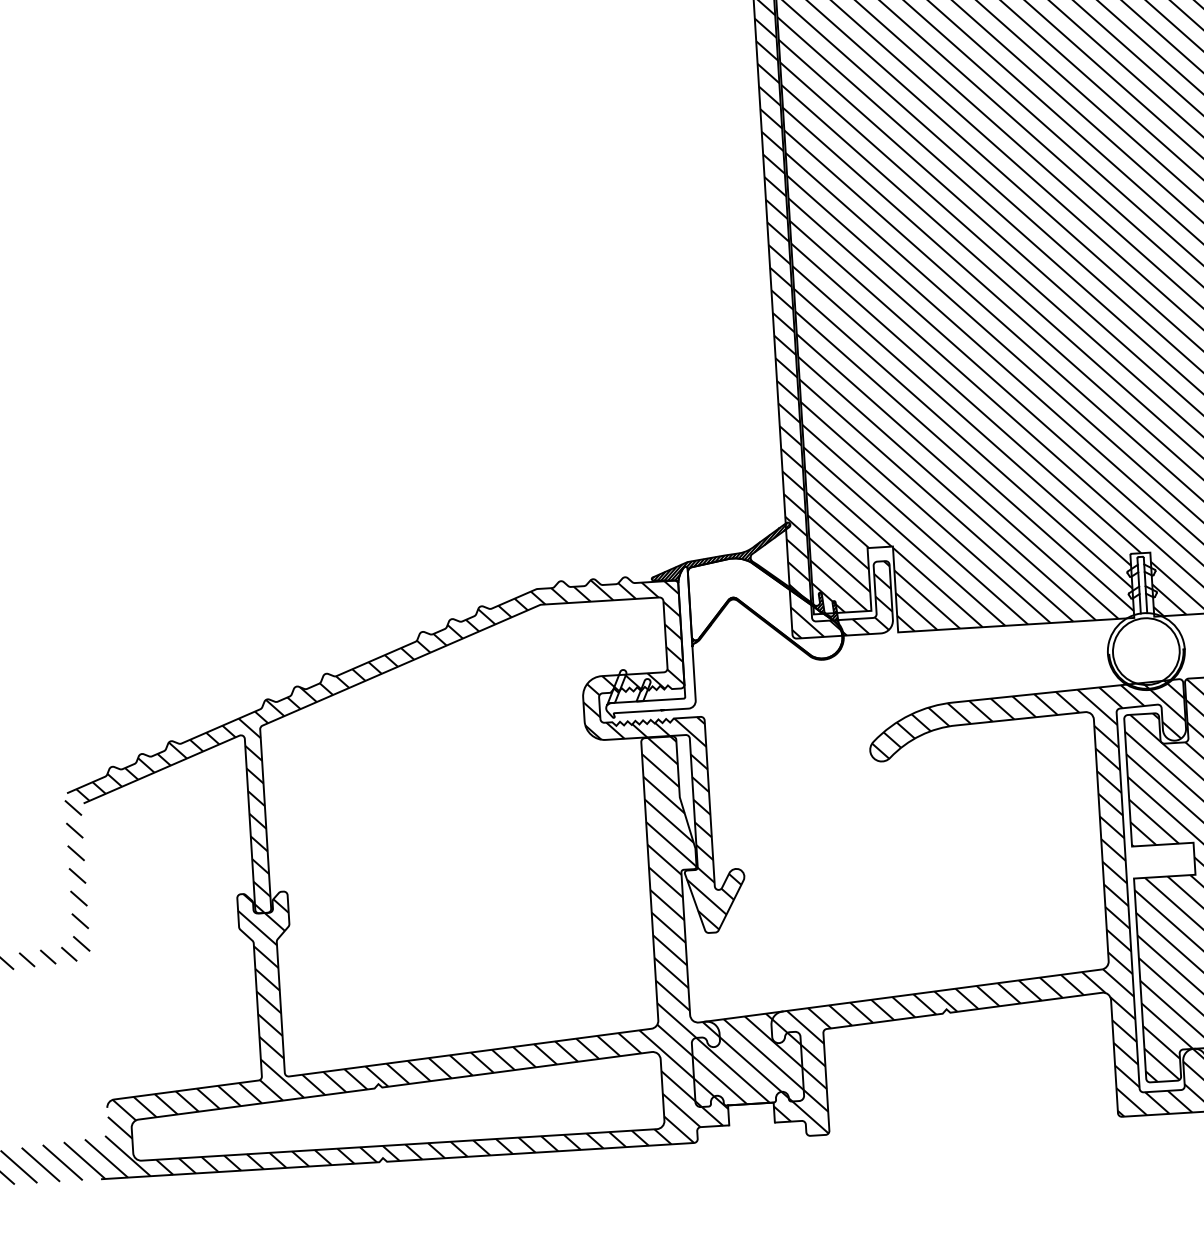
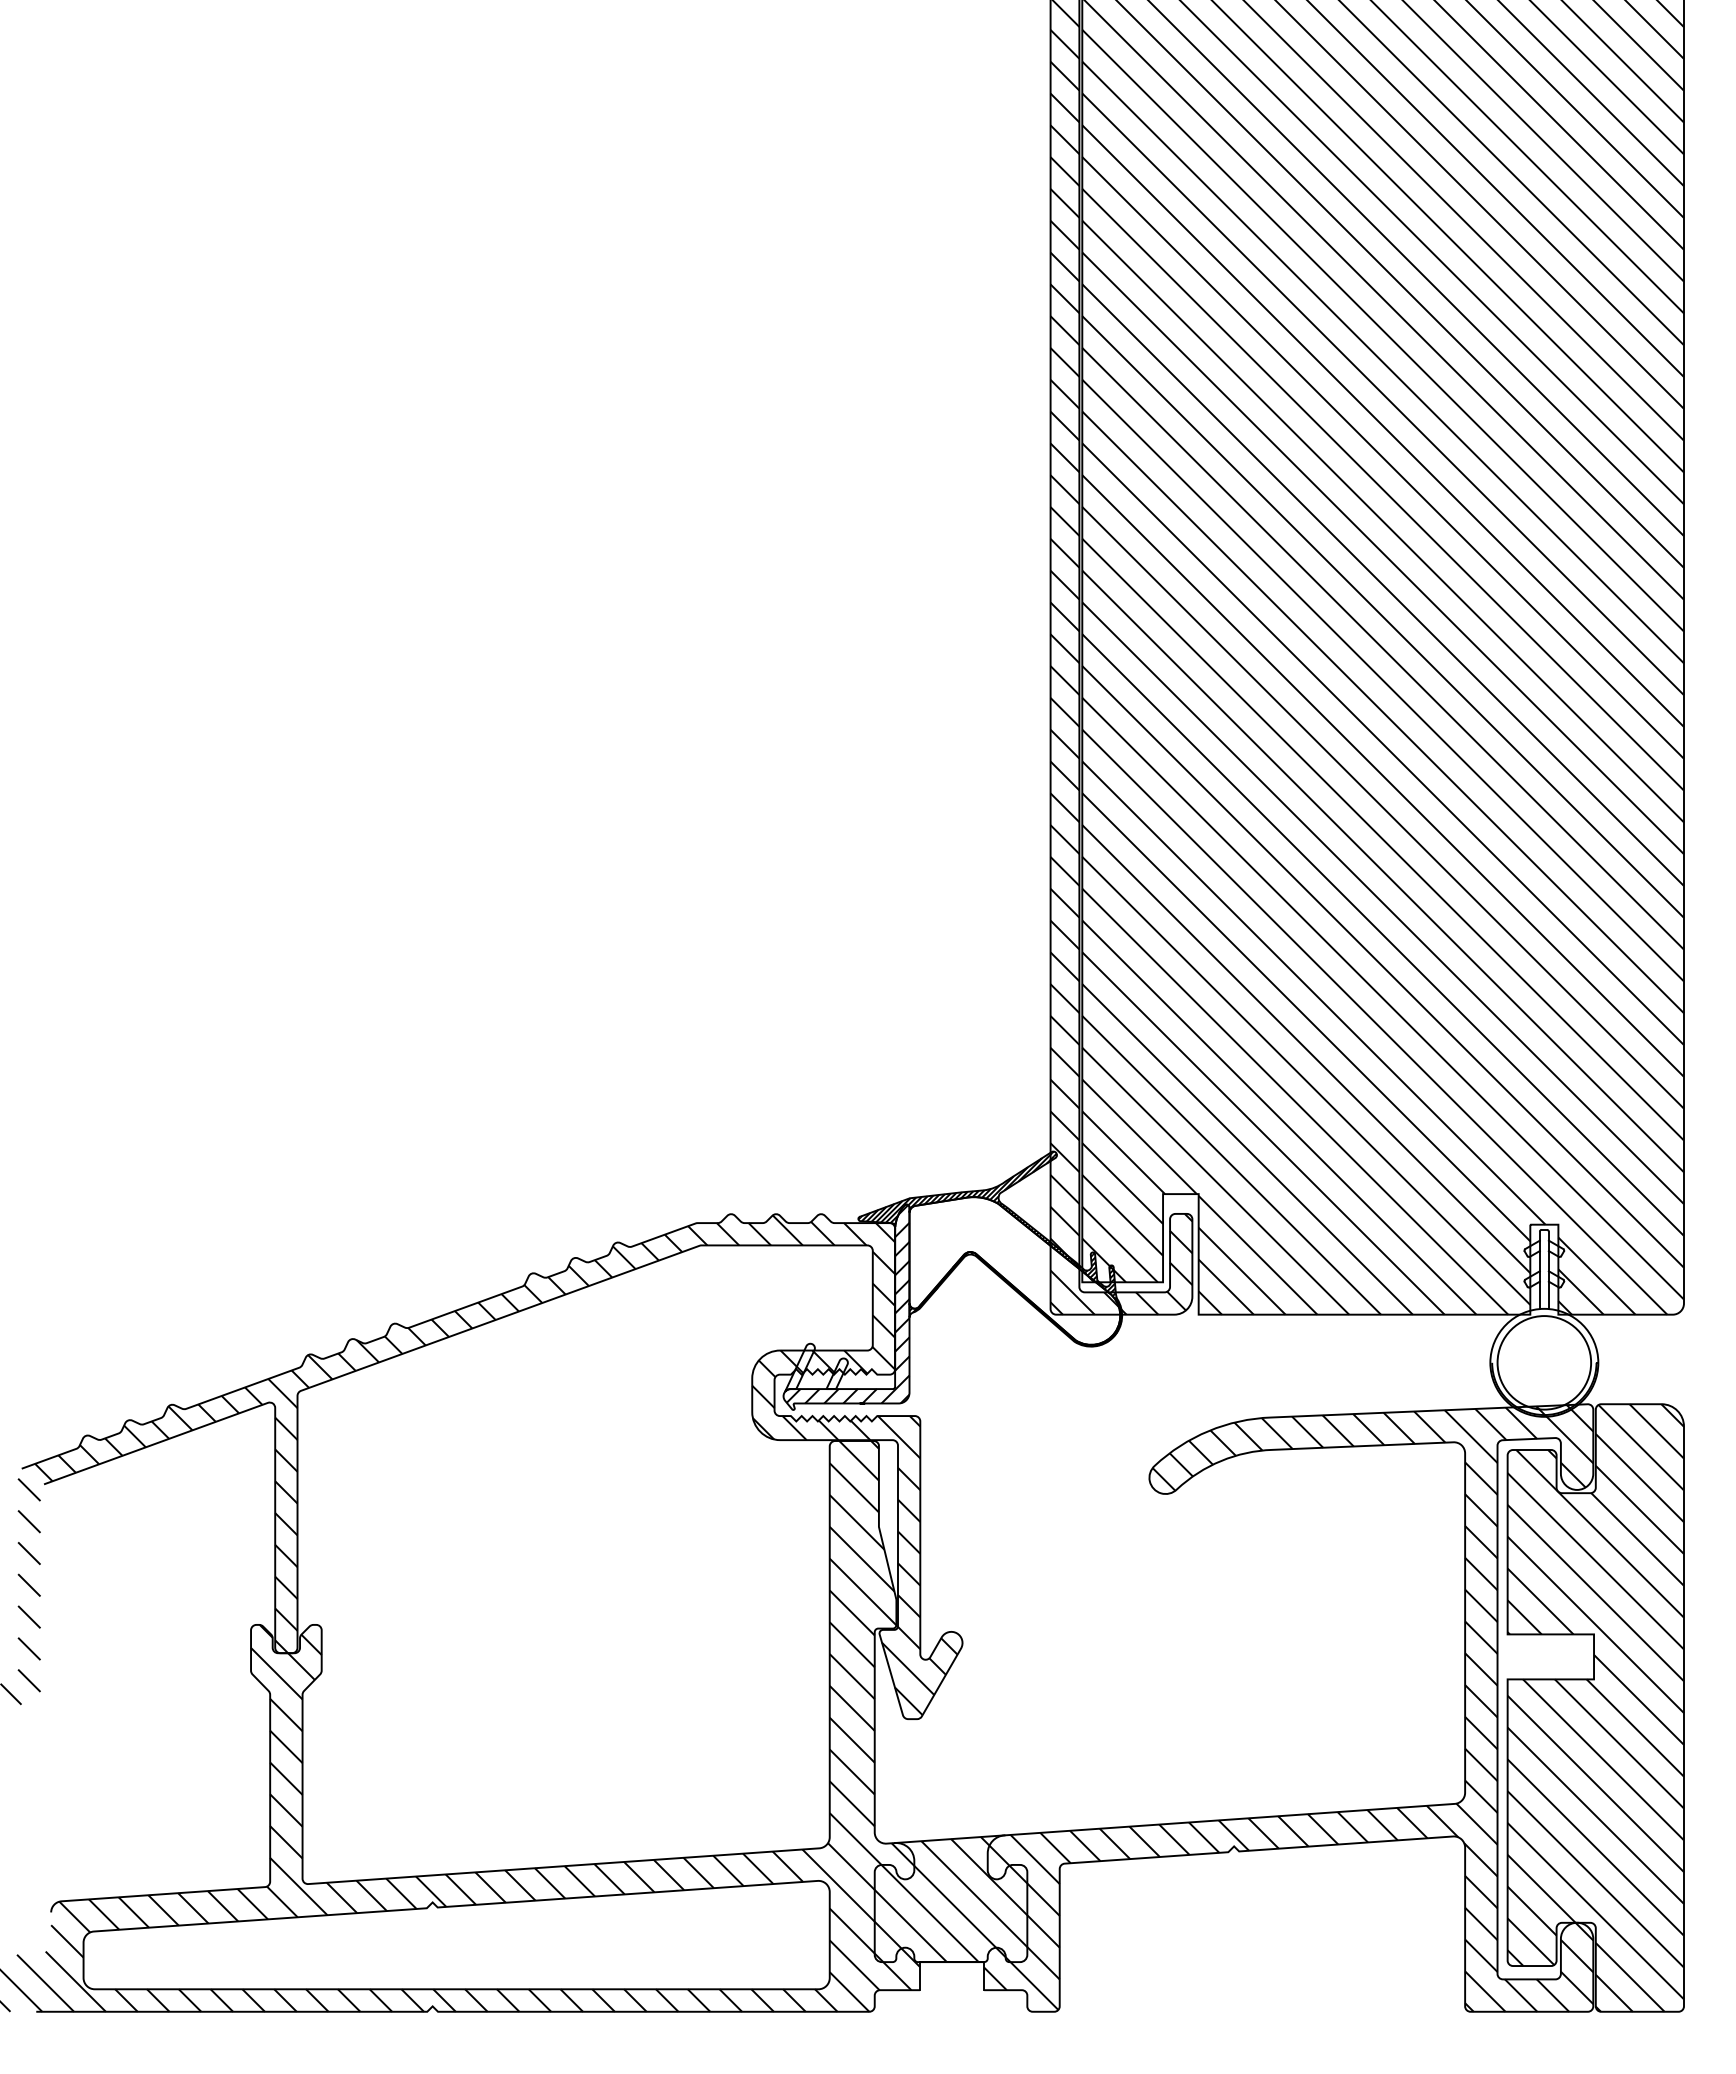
hatch: (647, 640) -> (847, 1304), added

